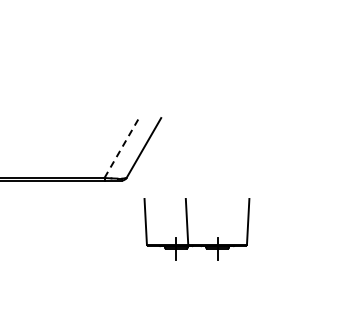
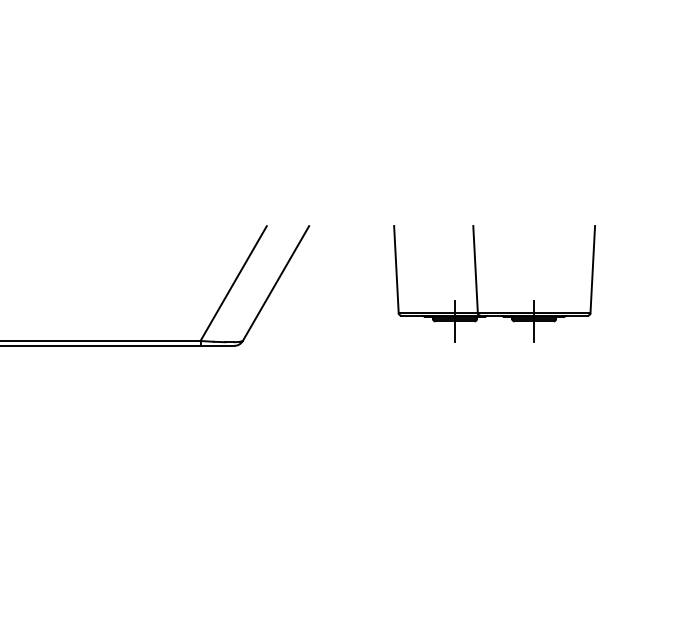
line: (121, 148) -> (233, 284), dashed -> solid
part: (188, 229) -> (478, 284), moved

